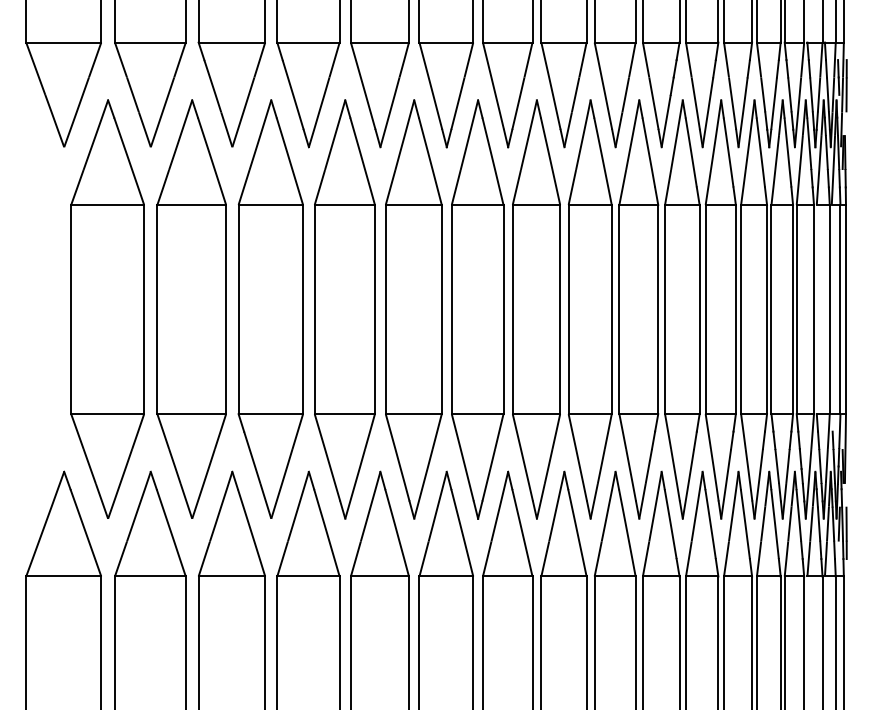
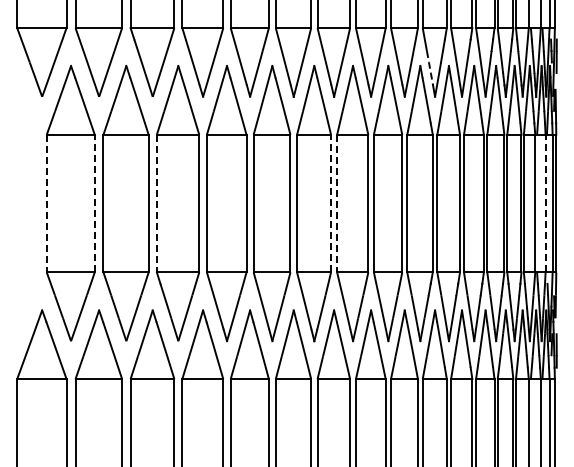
line: (654, 104) -> (430, 68), solid -> dashed
line: (70, 309) -> (46, 203), solid -> dashed
line: (143, 309) -> (94, 203), solid -> dashed
line: (238, 309) -> (156, 203), solid -> dashed
line: (504, 309) -> (331, 203), solid -> dashed
line: (513, 309) -> (337, 203), solid -> dashed
line: (829, 309) -> (545, 203), solid -> dashed

